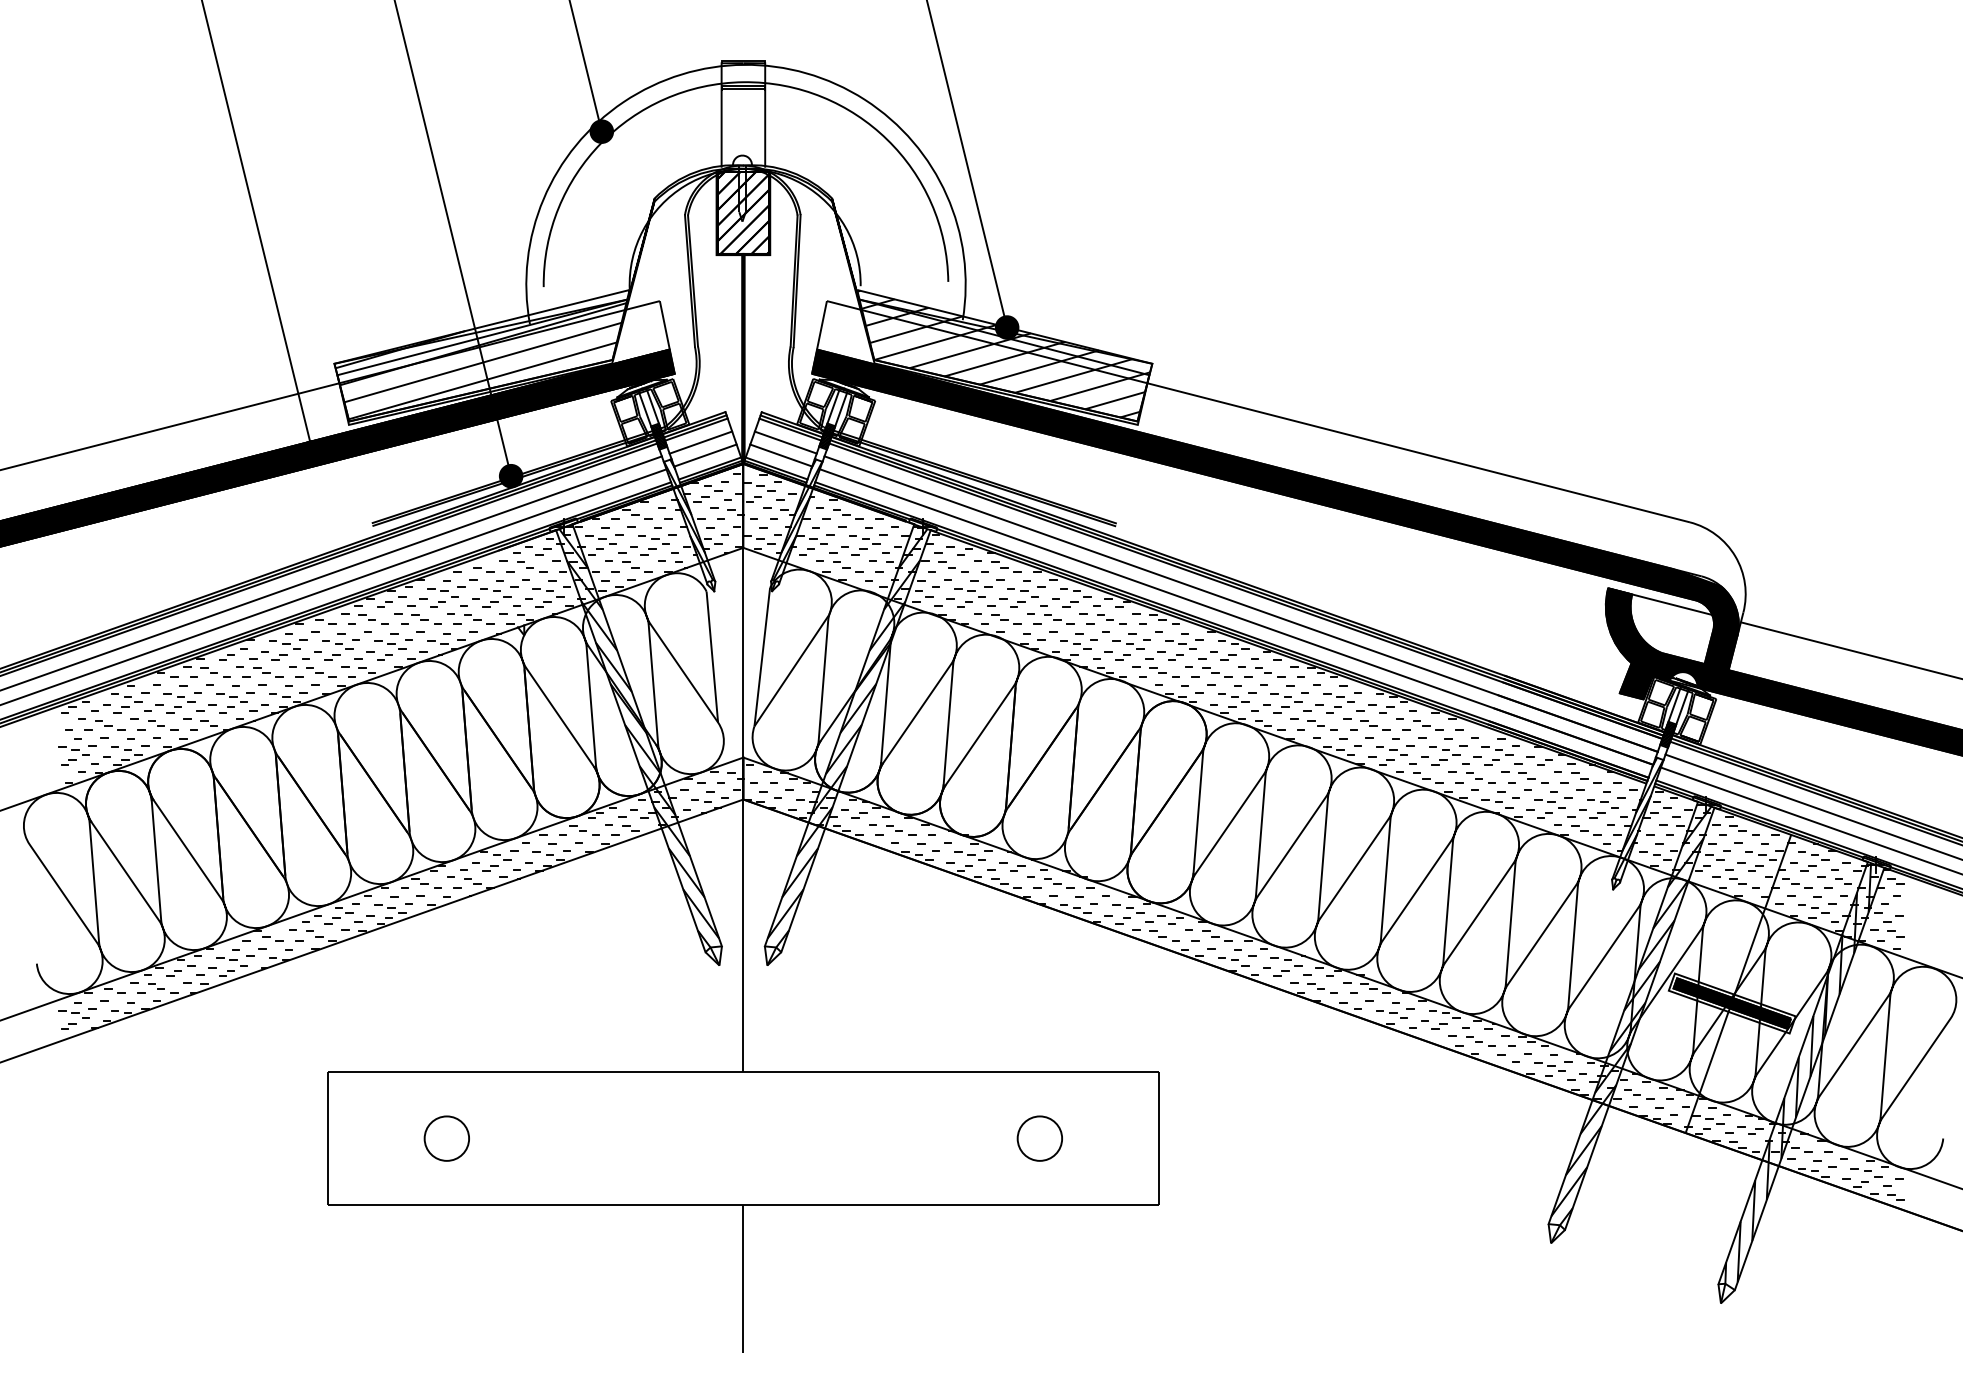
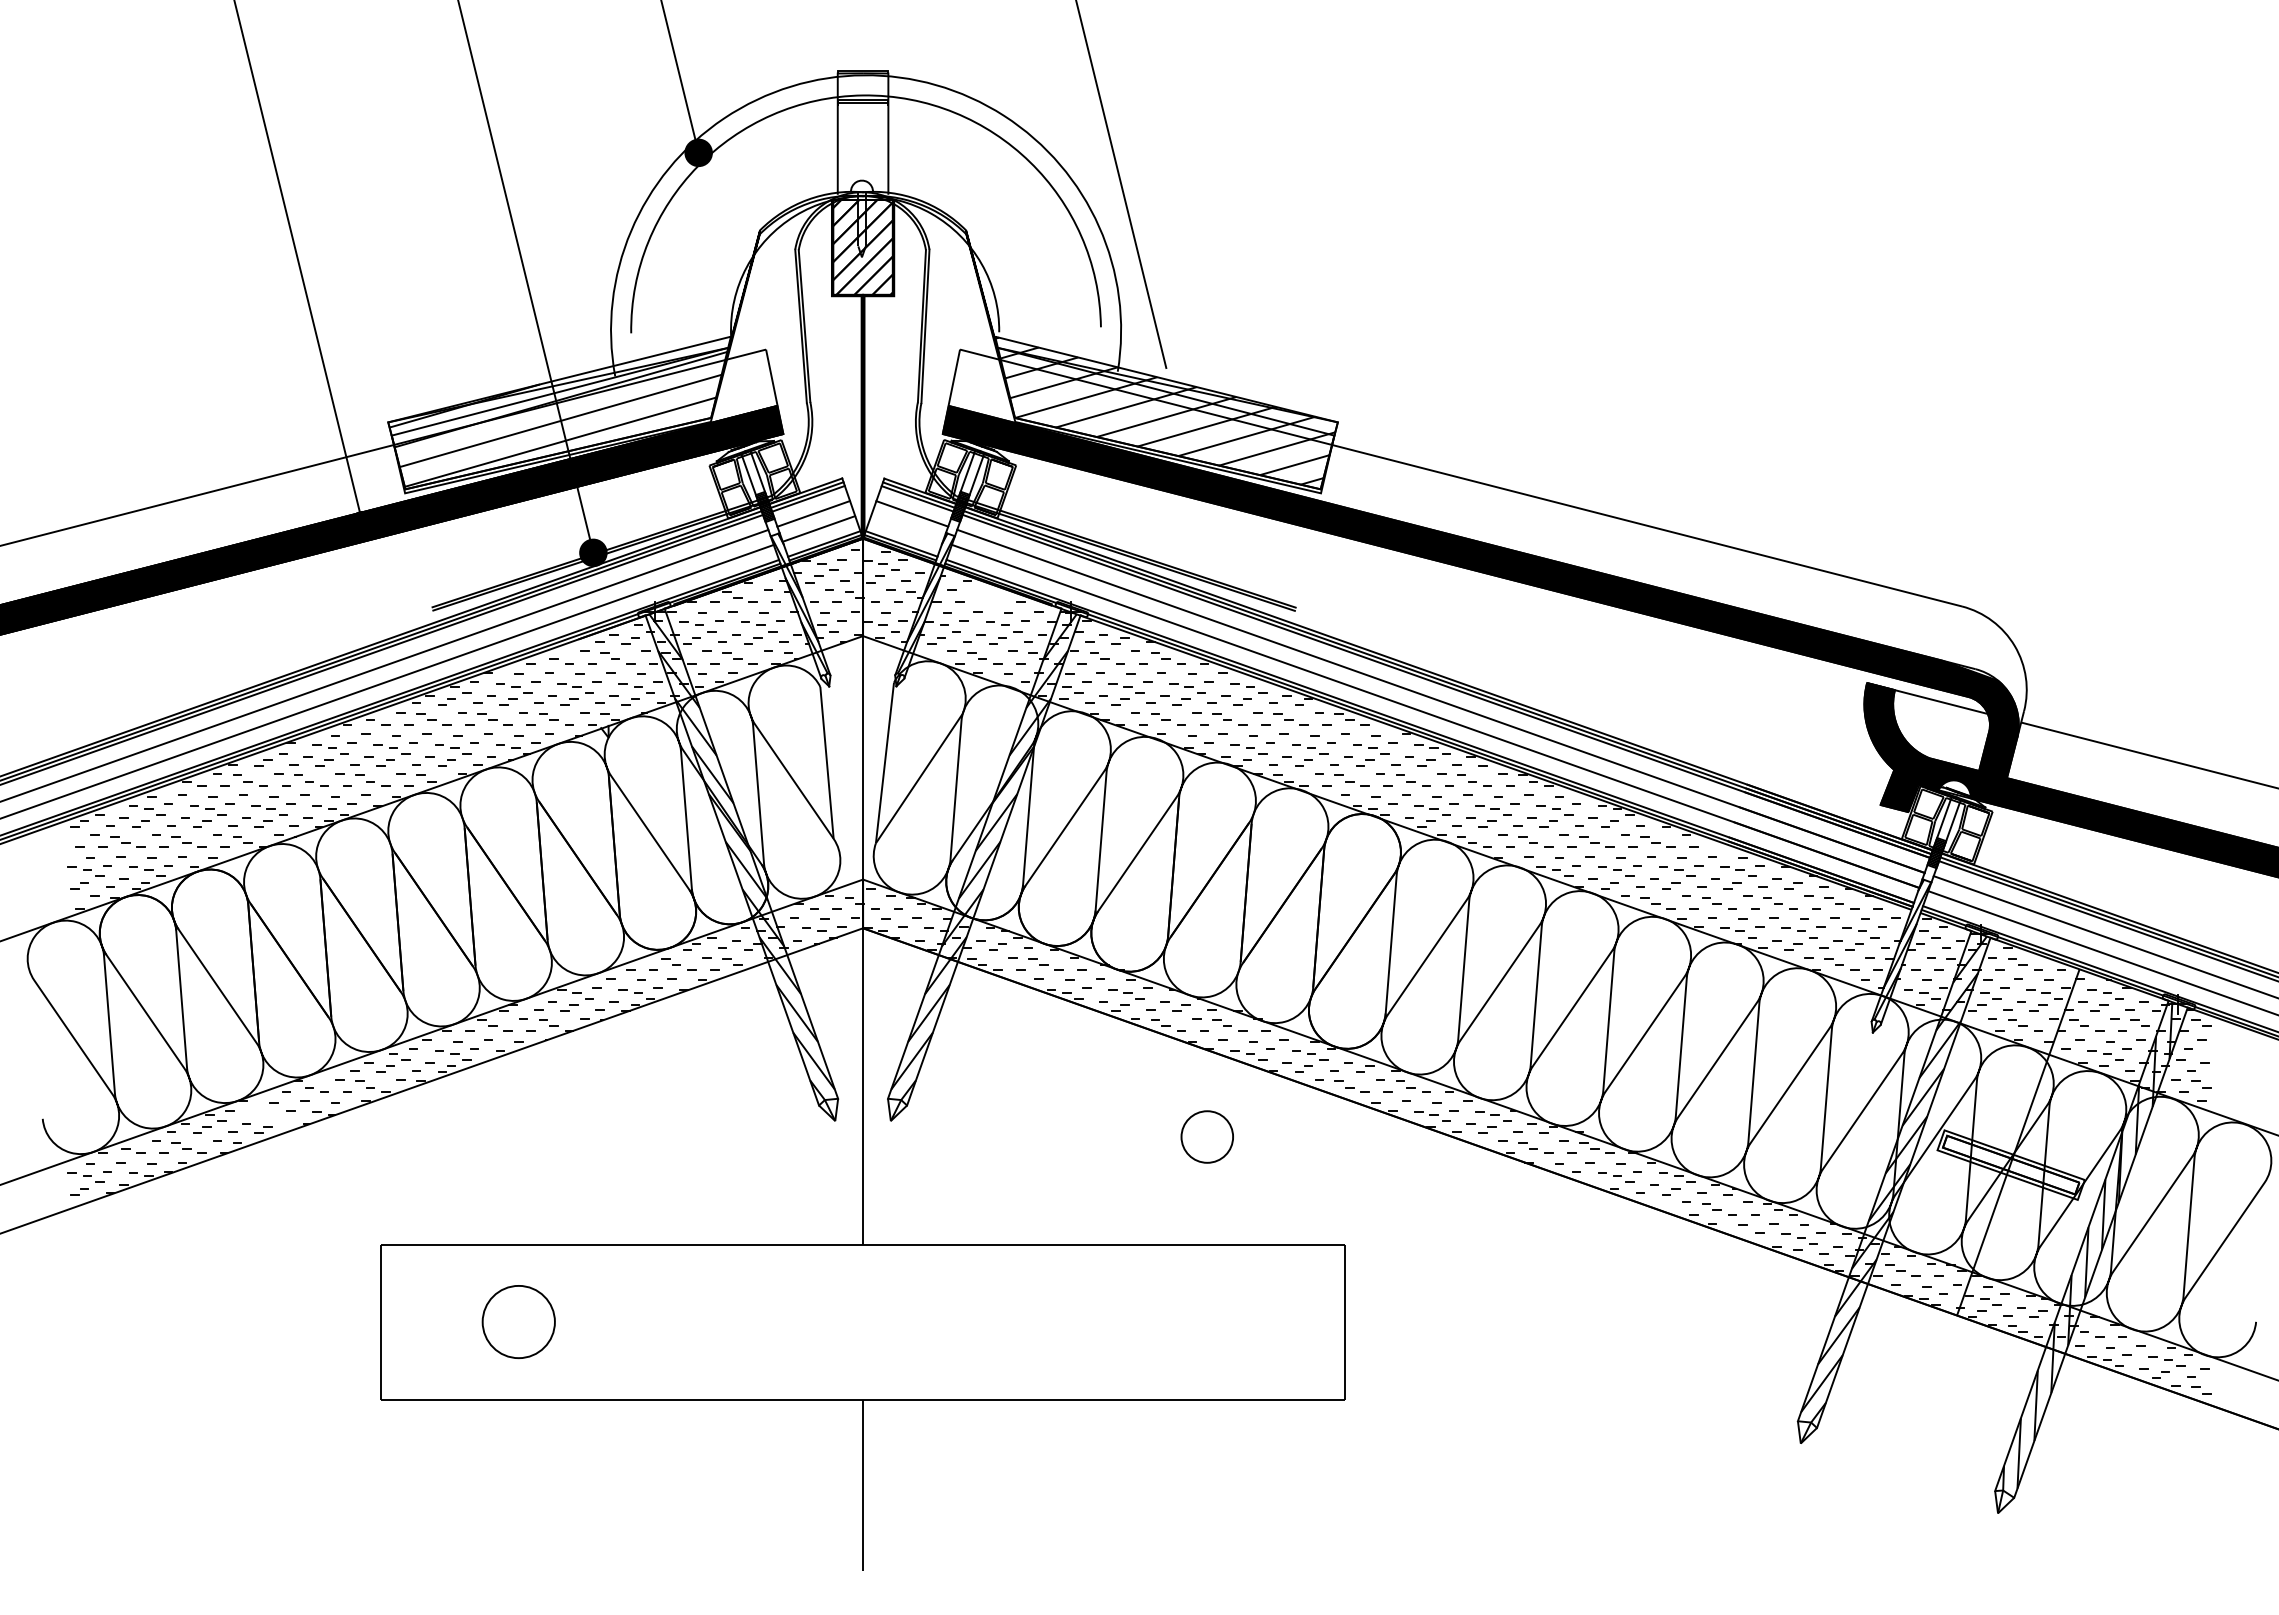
fill: (1007, 327) -> (1169, 380), removed
line: (780, 455) -> (906, 528), removed
part: (847, 513) -> (984, 596), removed
part: (232, 961) -> (269, 1116), removed
fill: (1731, 1002) -> (2010, 1164), removed
circle: (446, 1138) -> (518, 1321), size x1.4
circle: (1039, 1138) -> (1206, 1136), moved

